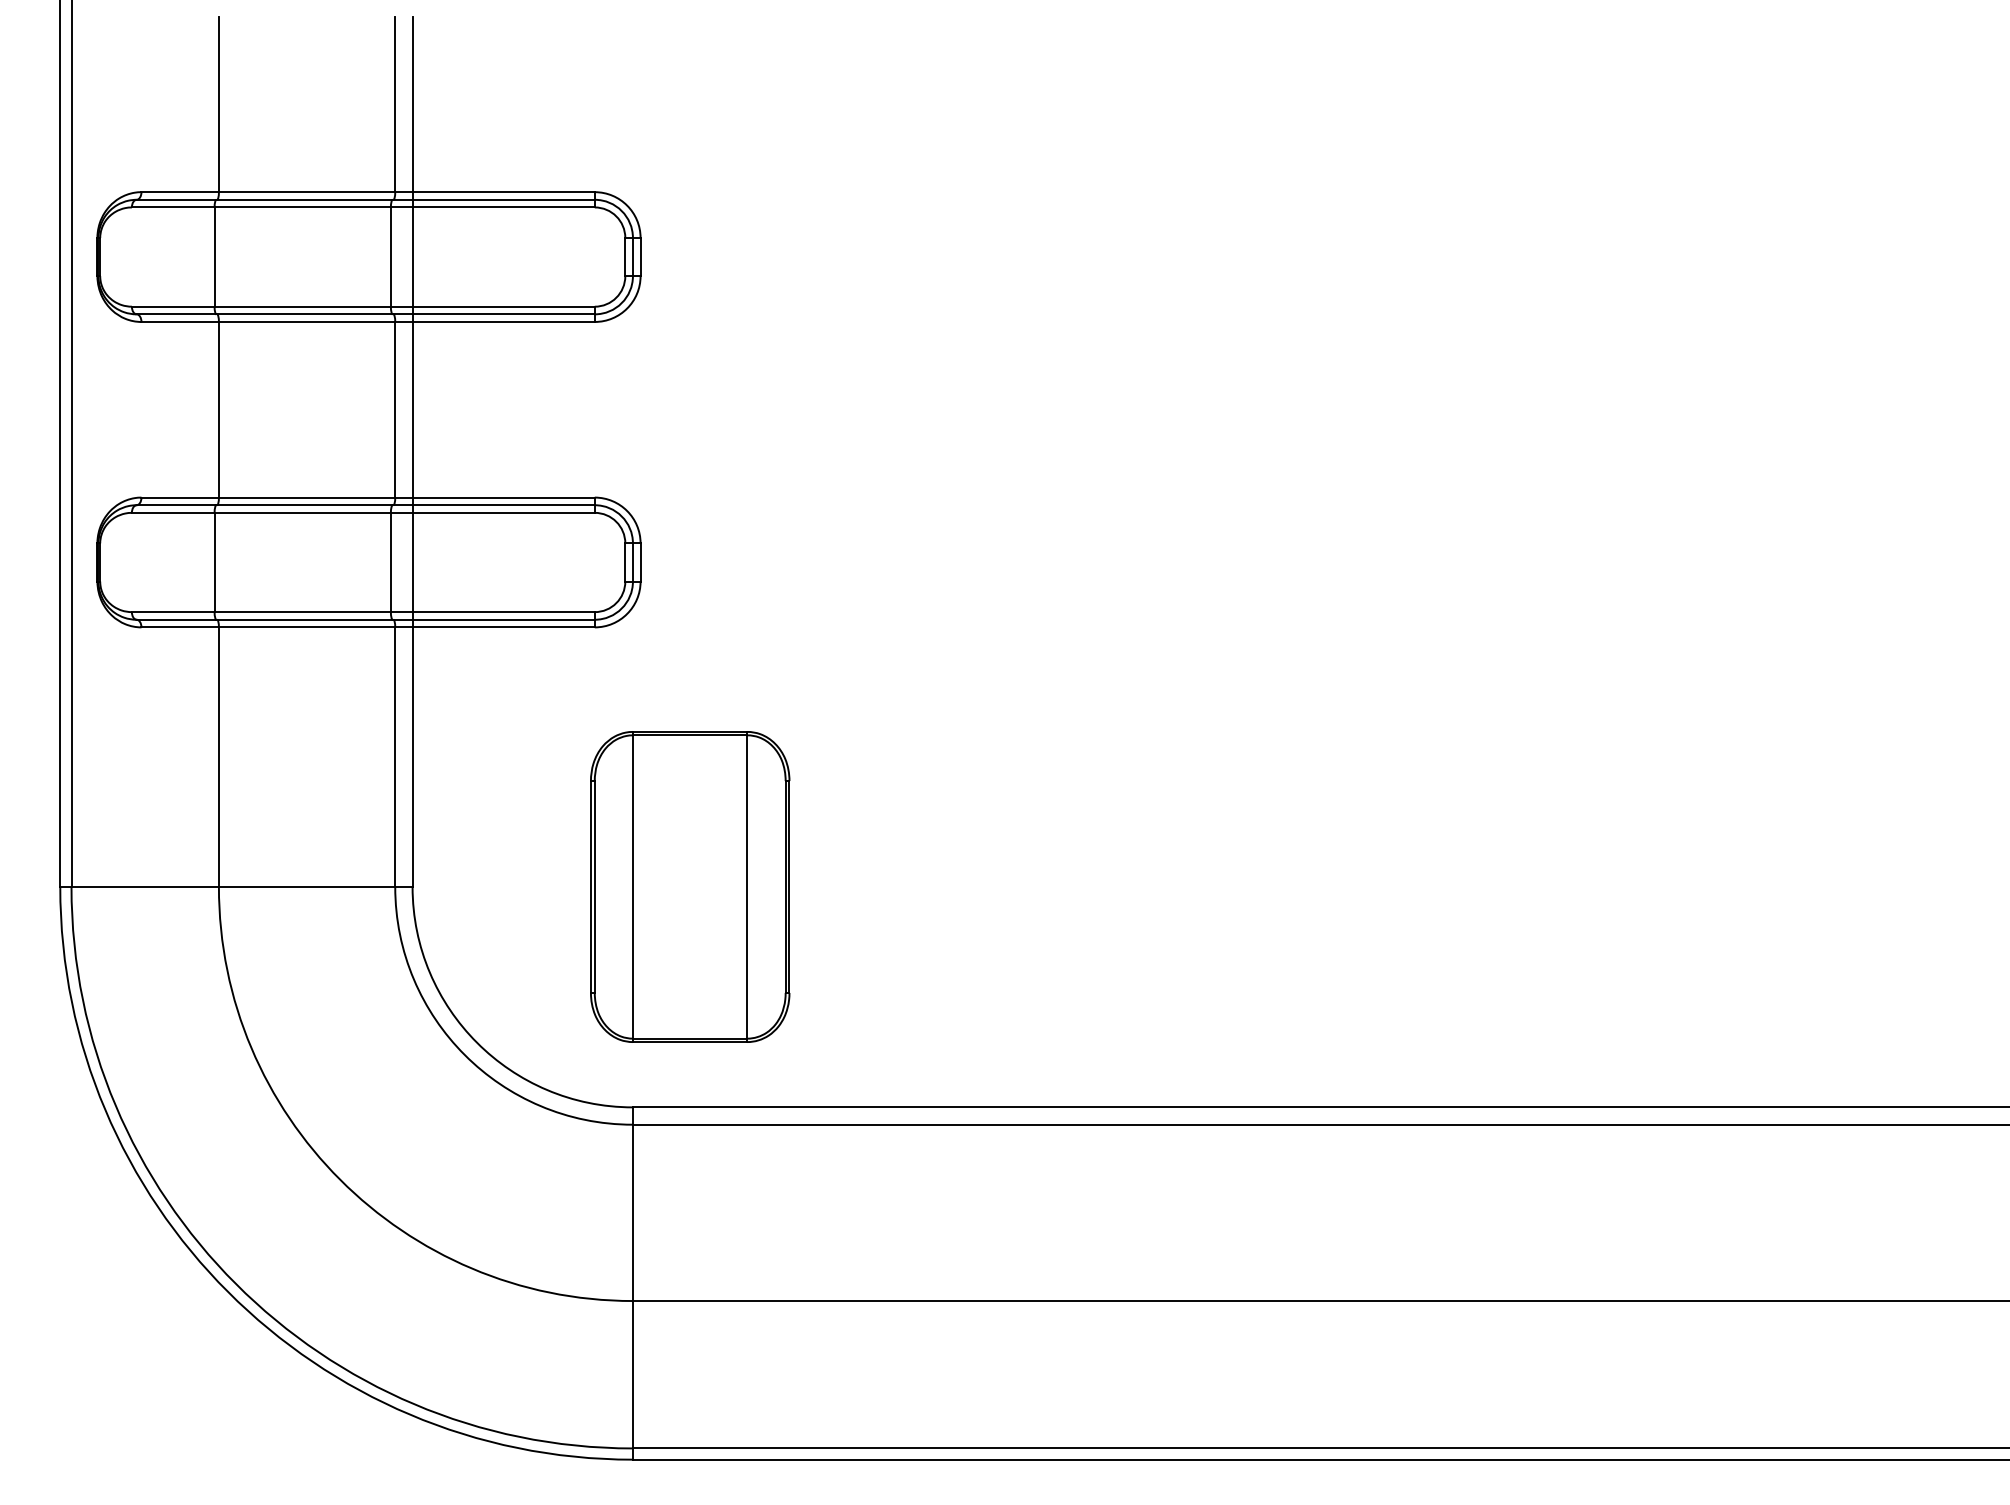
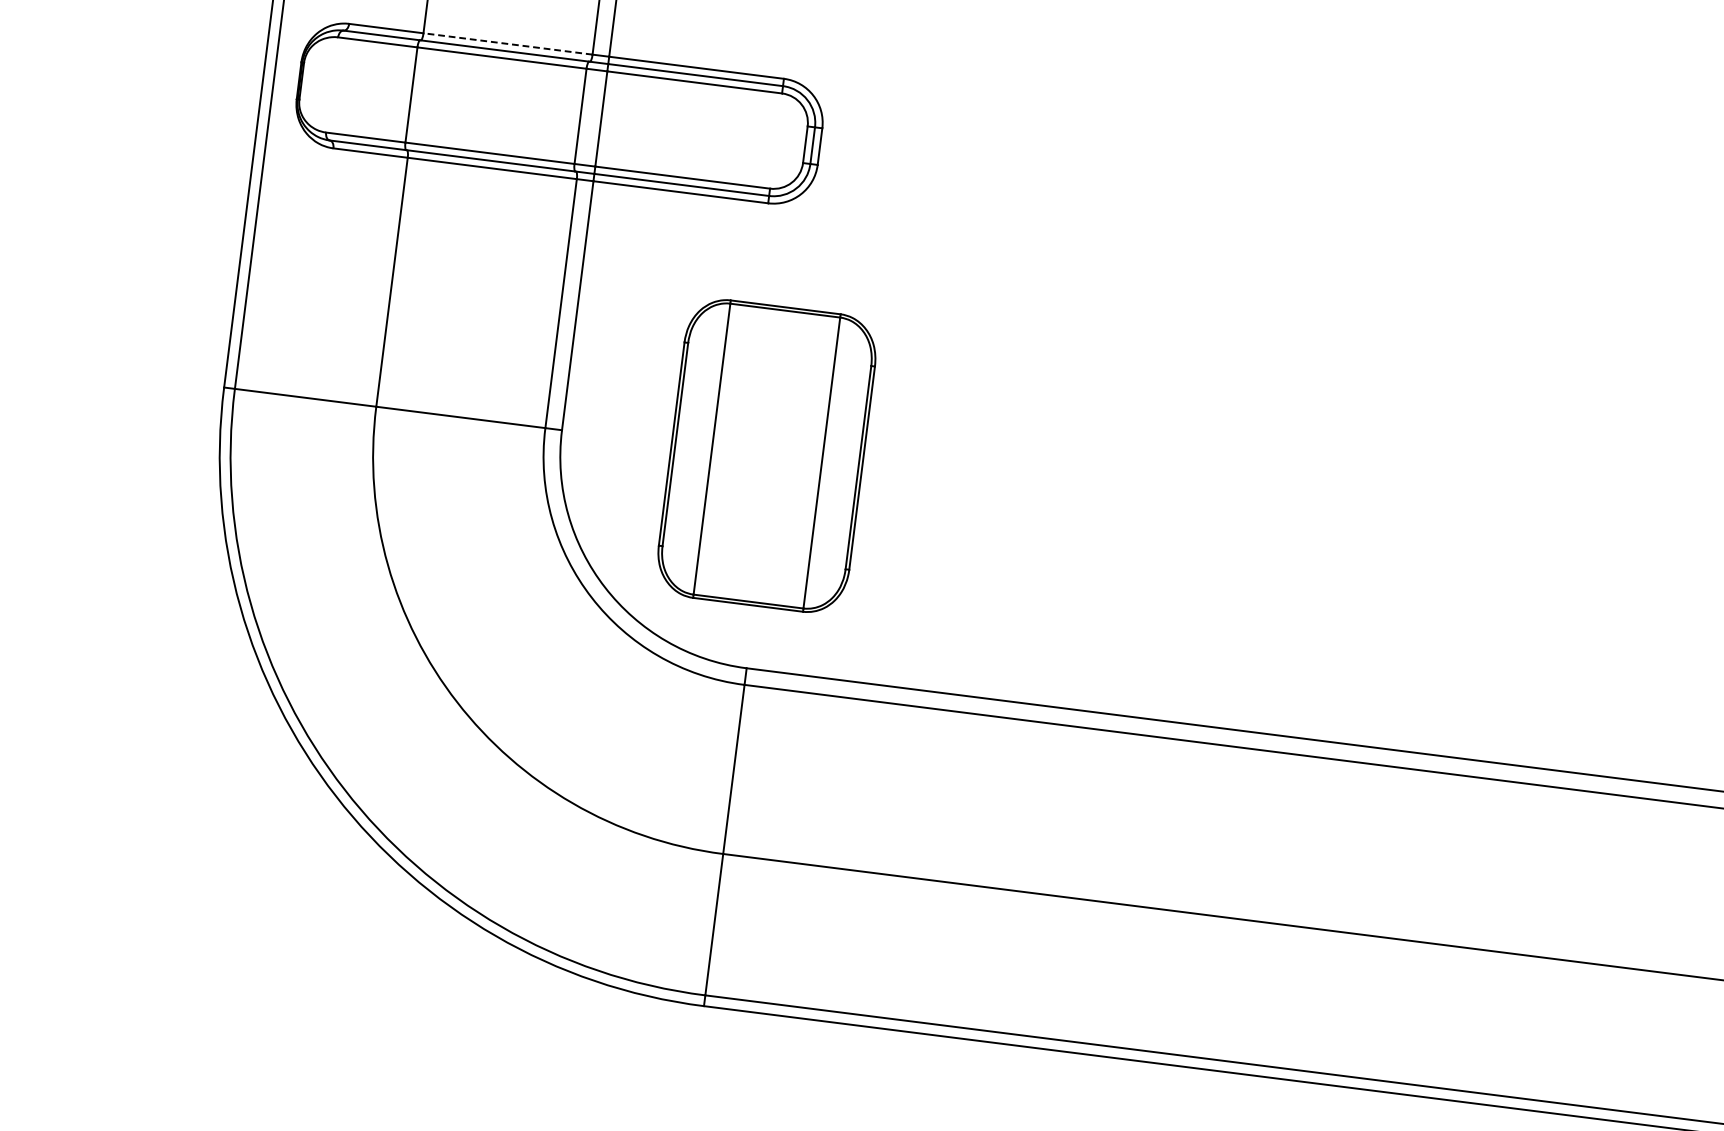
line: (306, 497) -> (507, 43), solid -> dashed
part: (690, 886) -> (767, 455), moved

